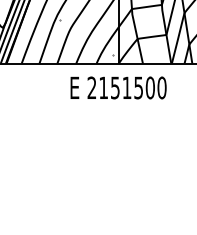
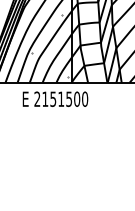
text: (118, 86) -> (55, 98), moved

